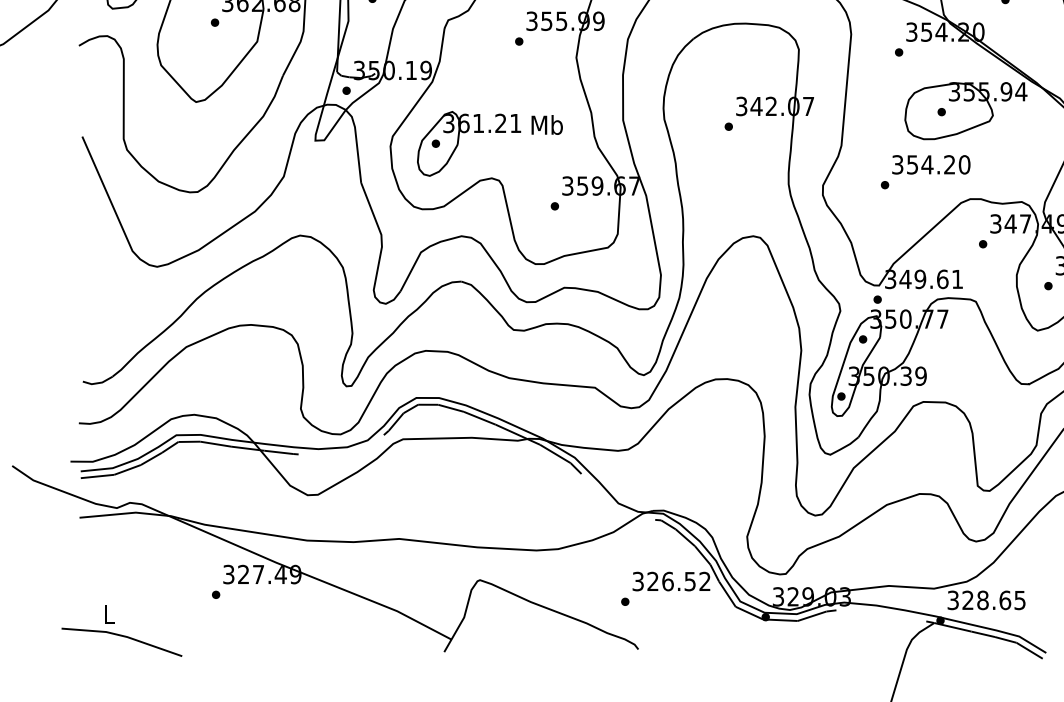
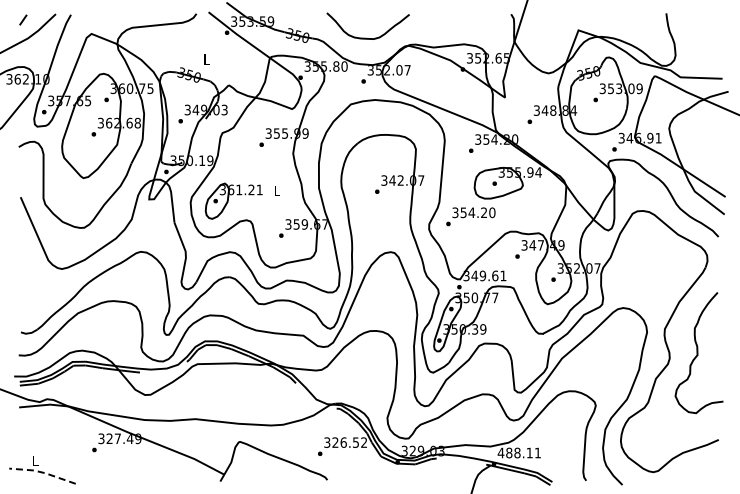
text: (546, 124) -> (276, 190), Mb -> L
text: (925, 171) -> (470, 216), moved
text: (984, 599) -> (518, 452), 328.65 -> 488.11
line: (123, 635) -> (43, 472), solid -> dashed

